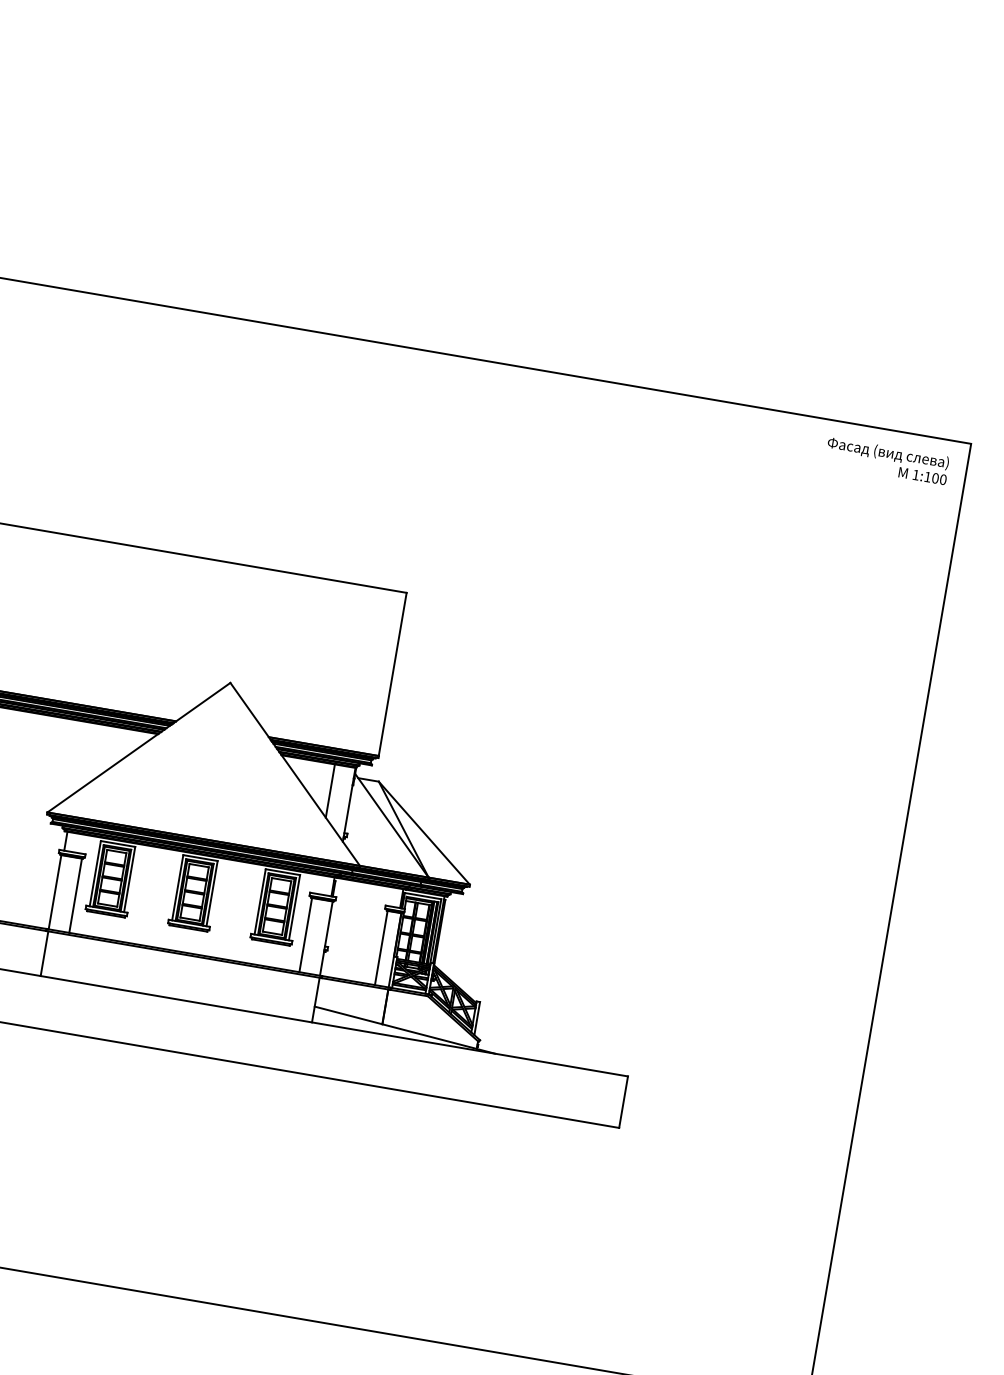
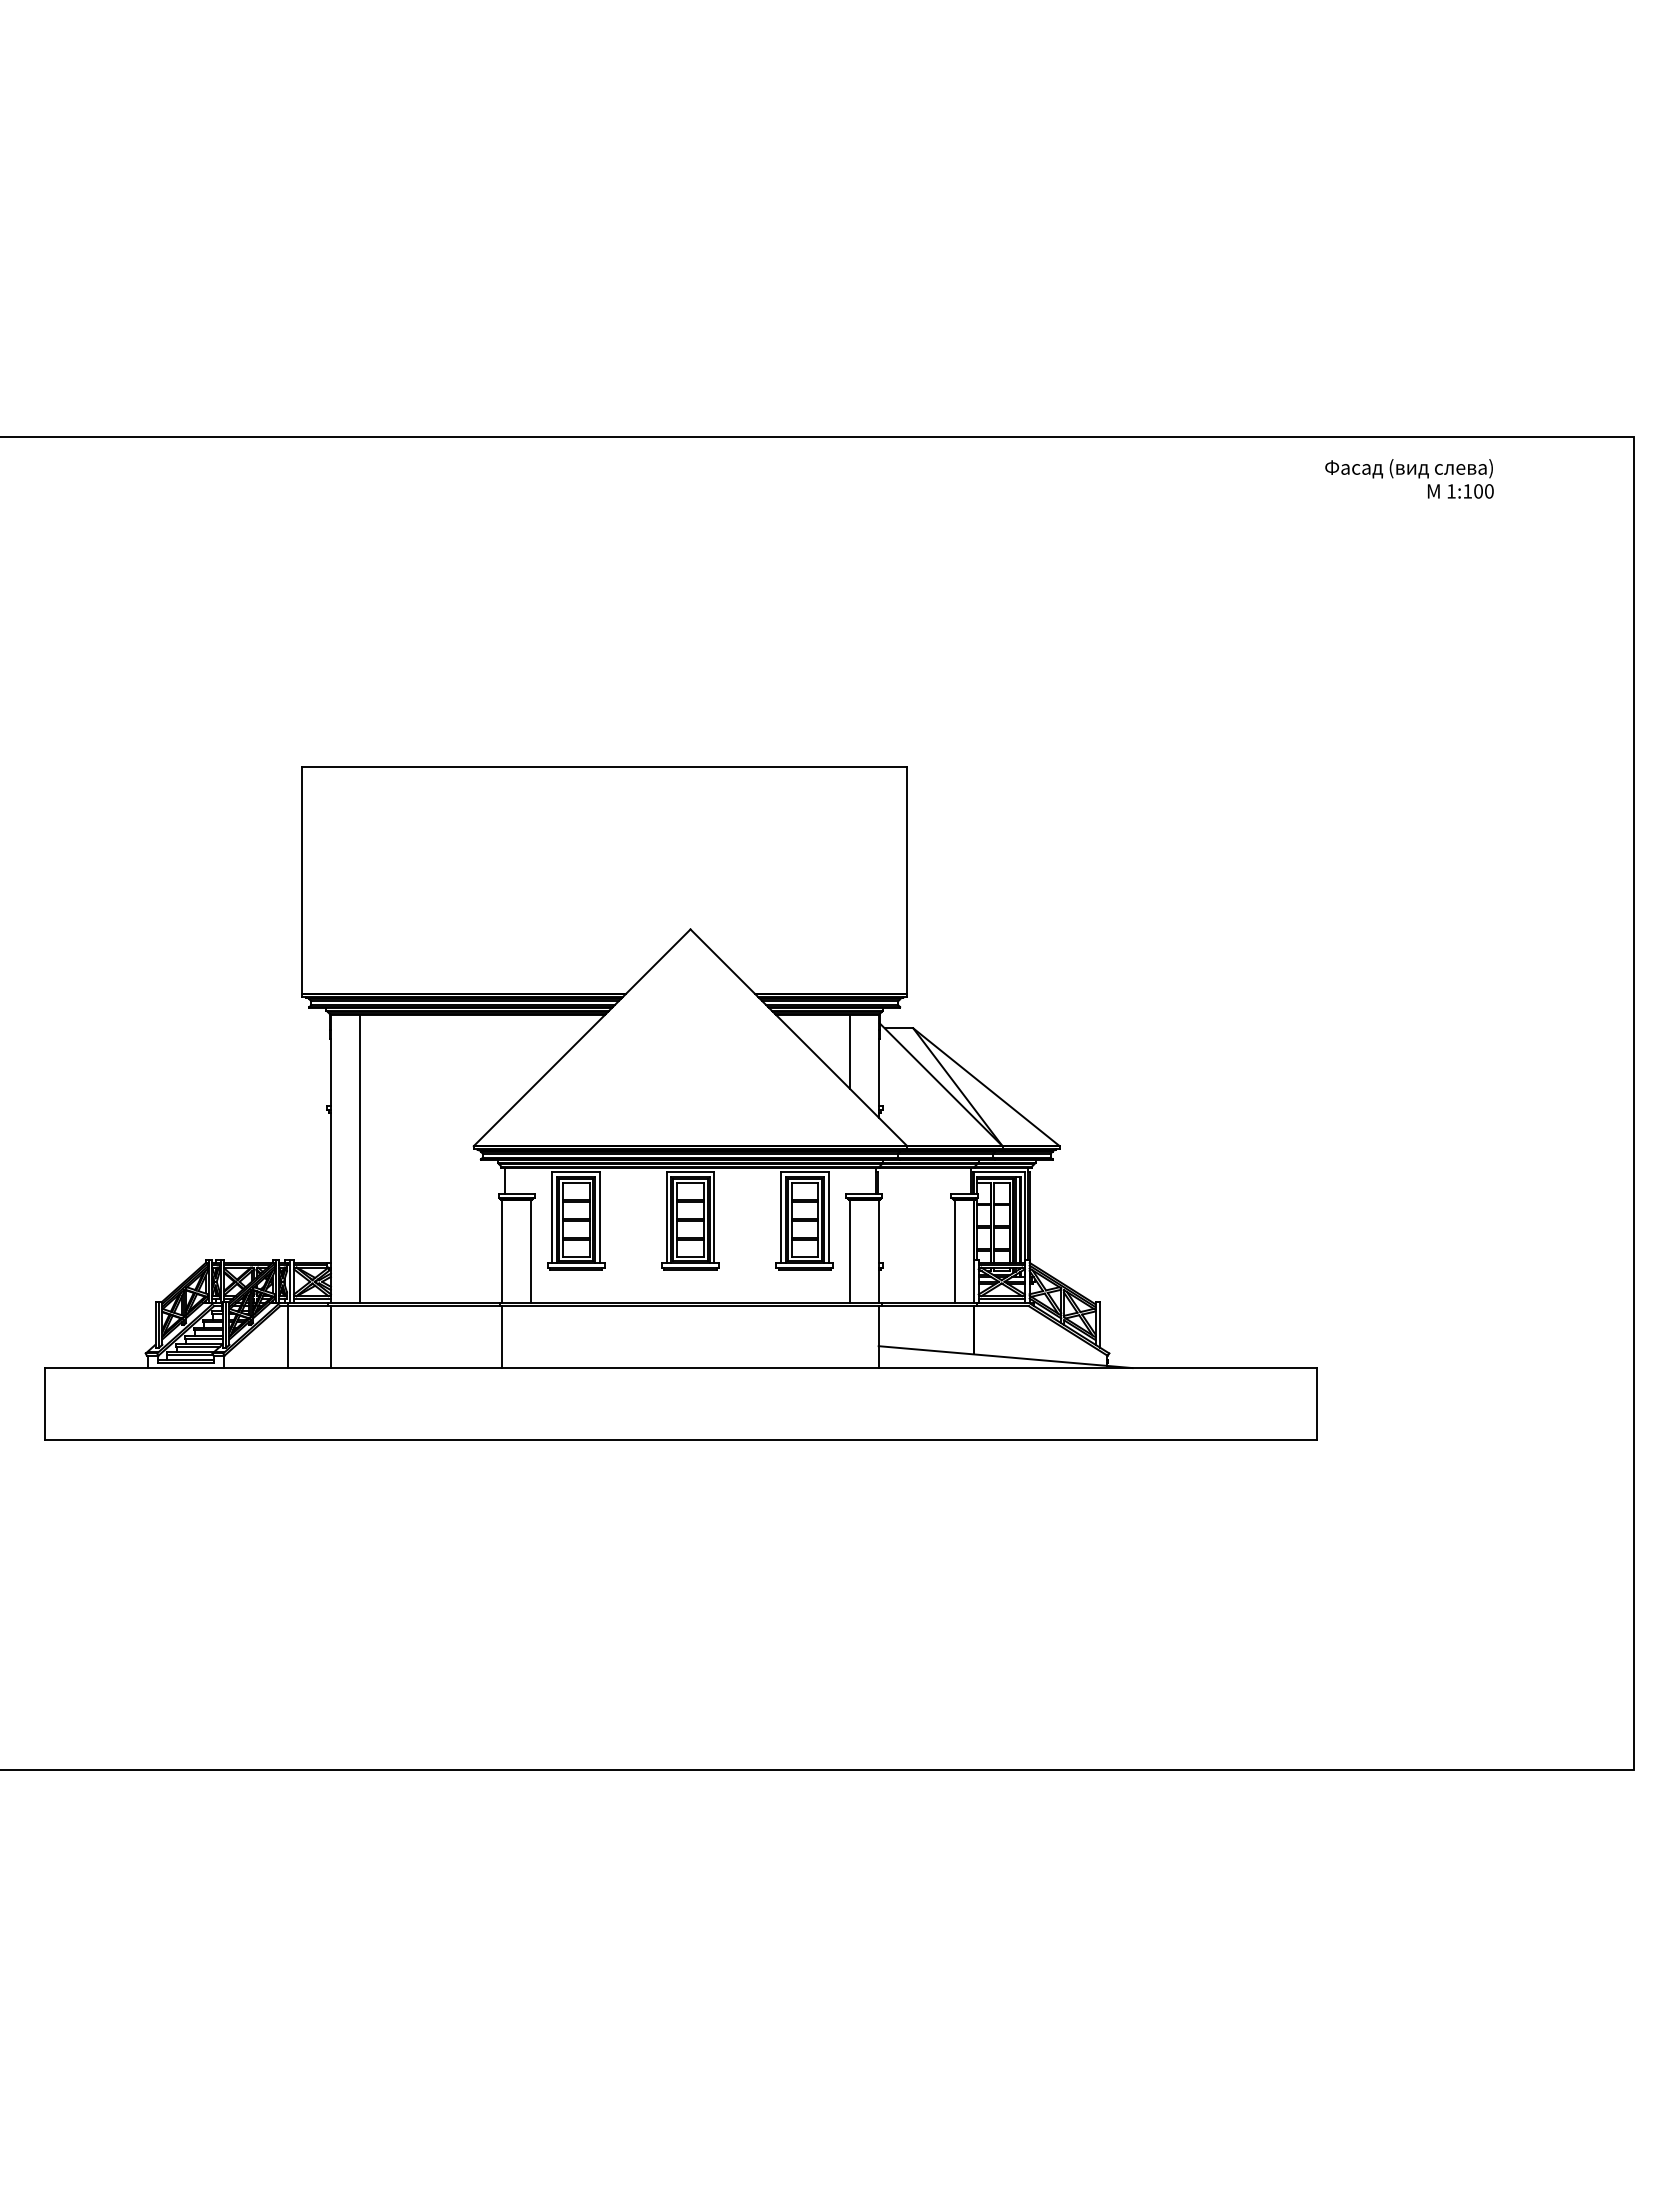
text: (887, 460) -> (1409, 478), moved

